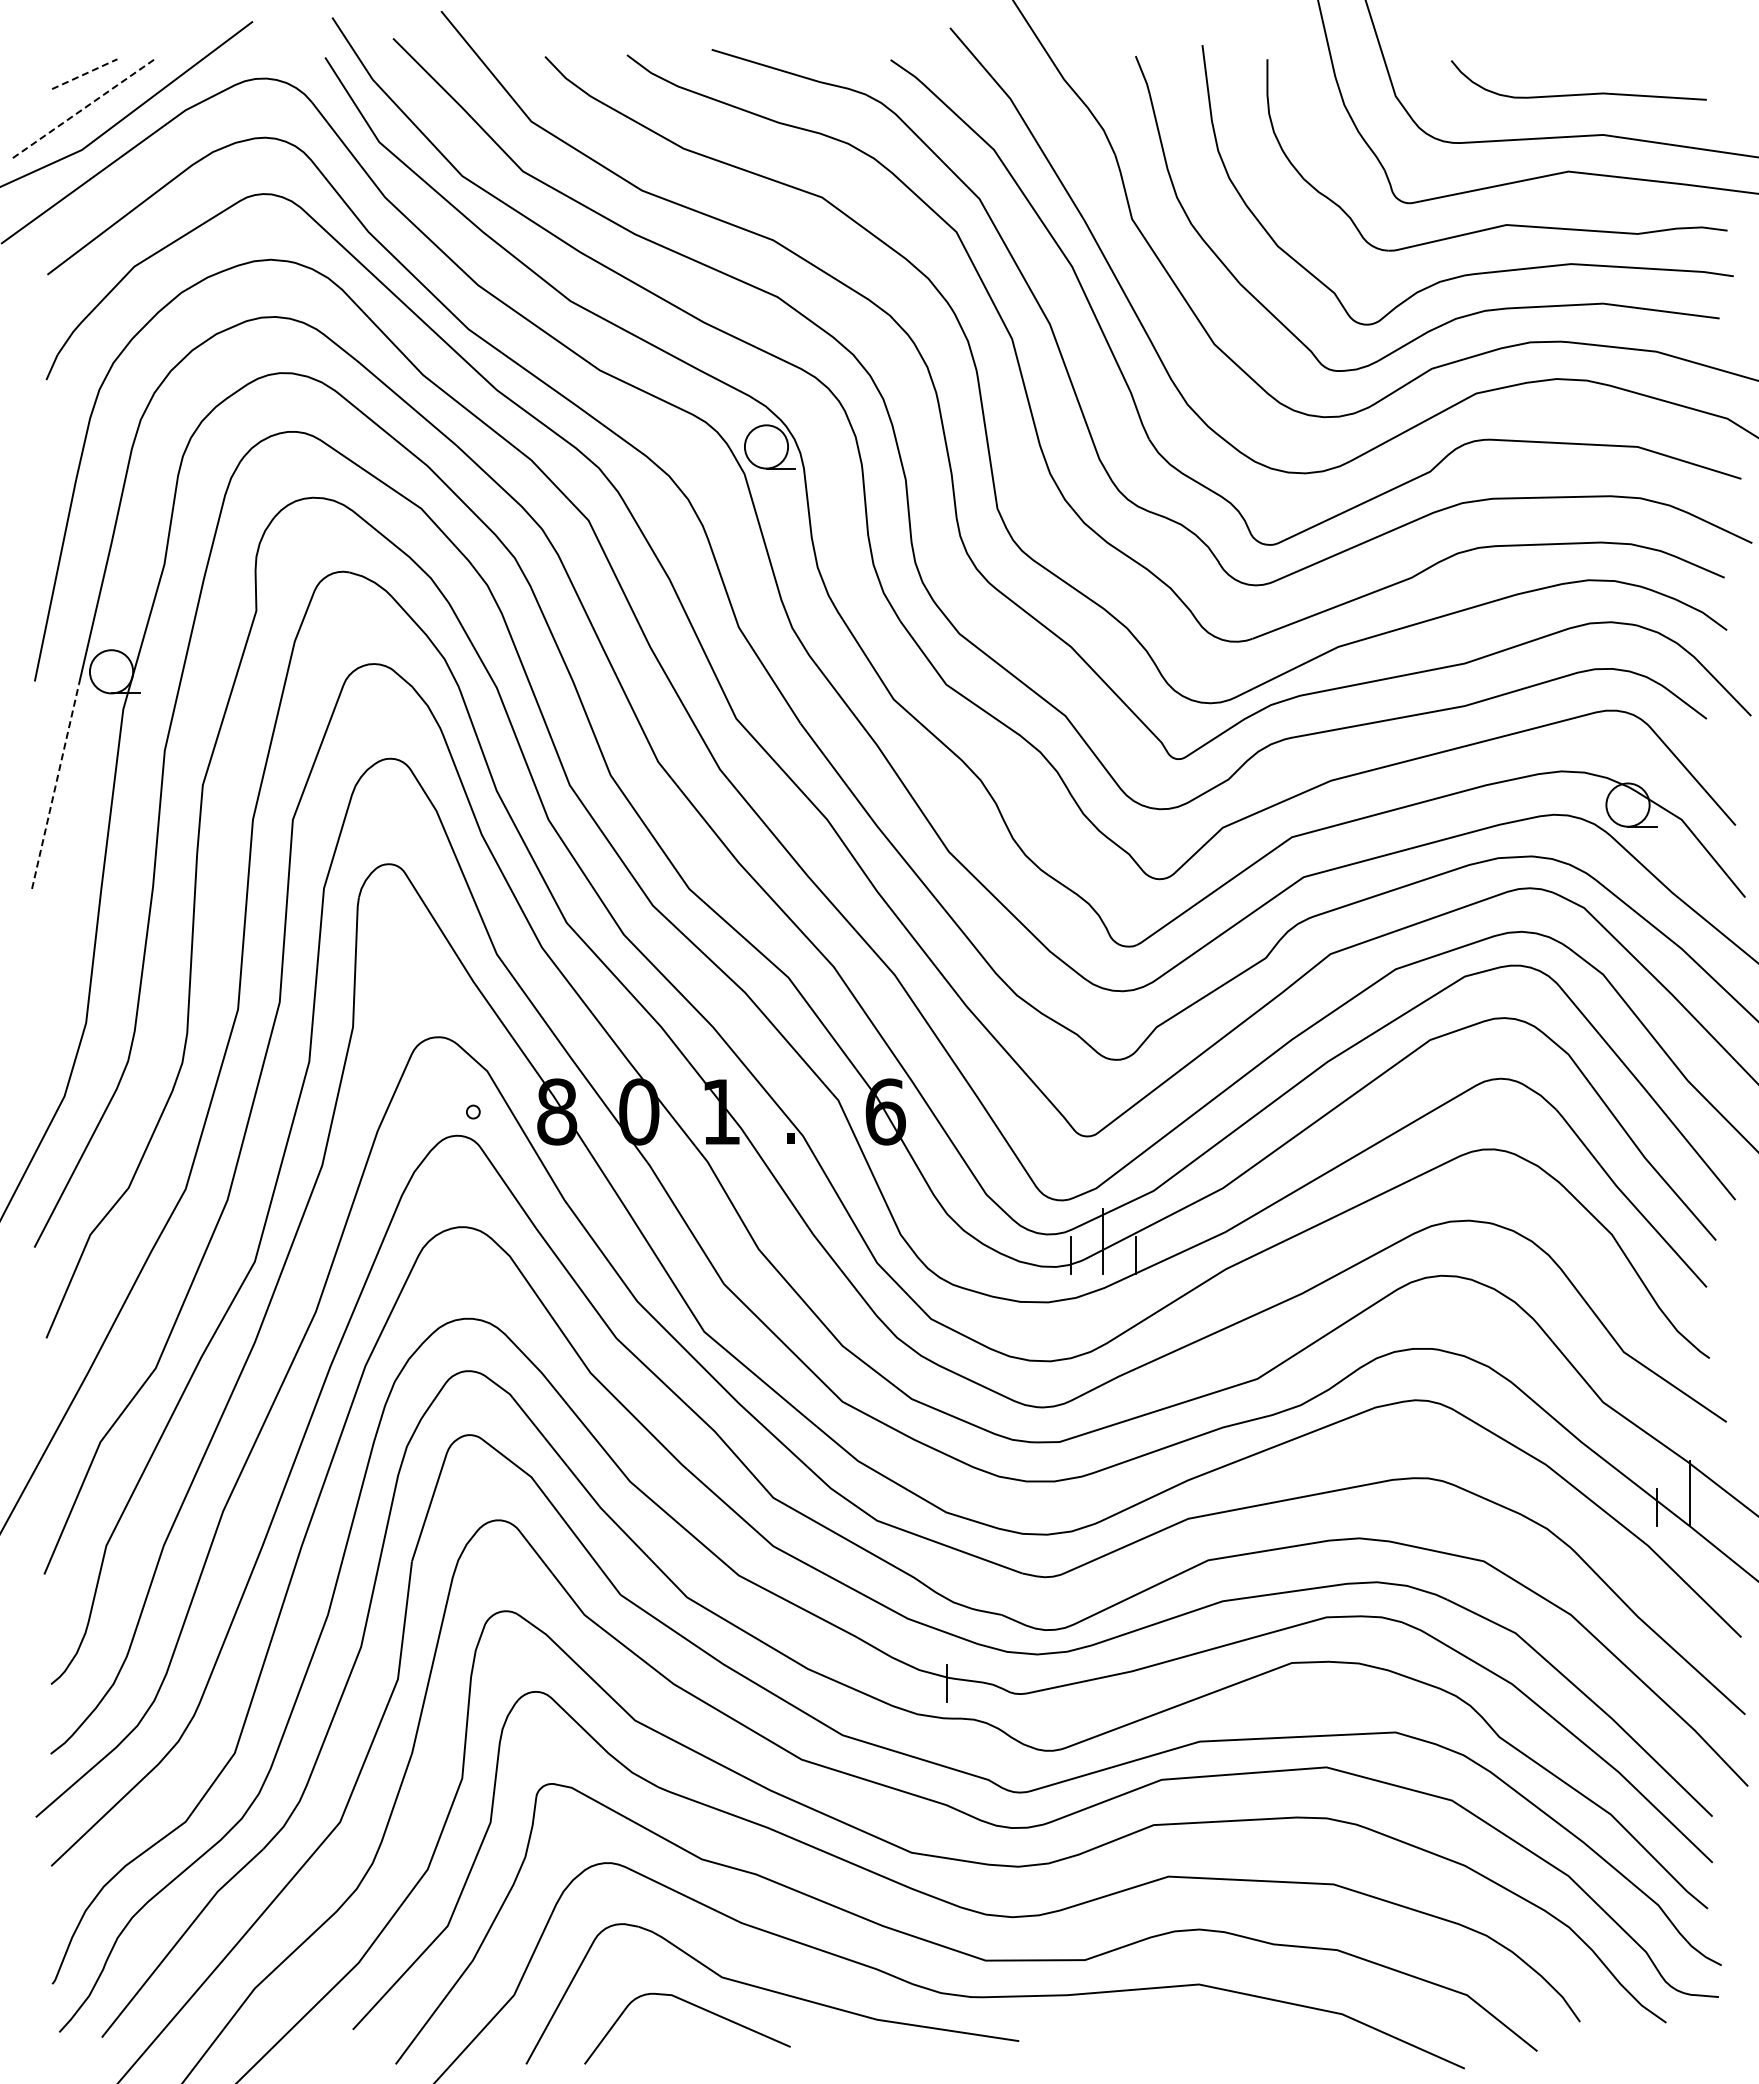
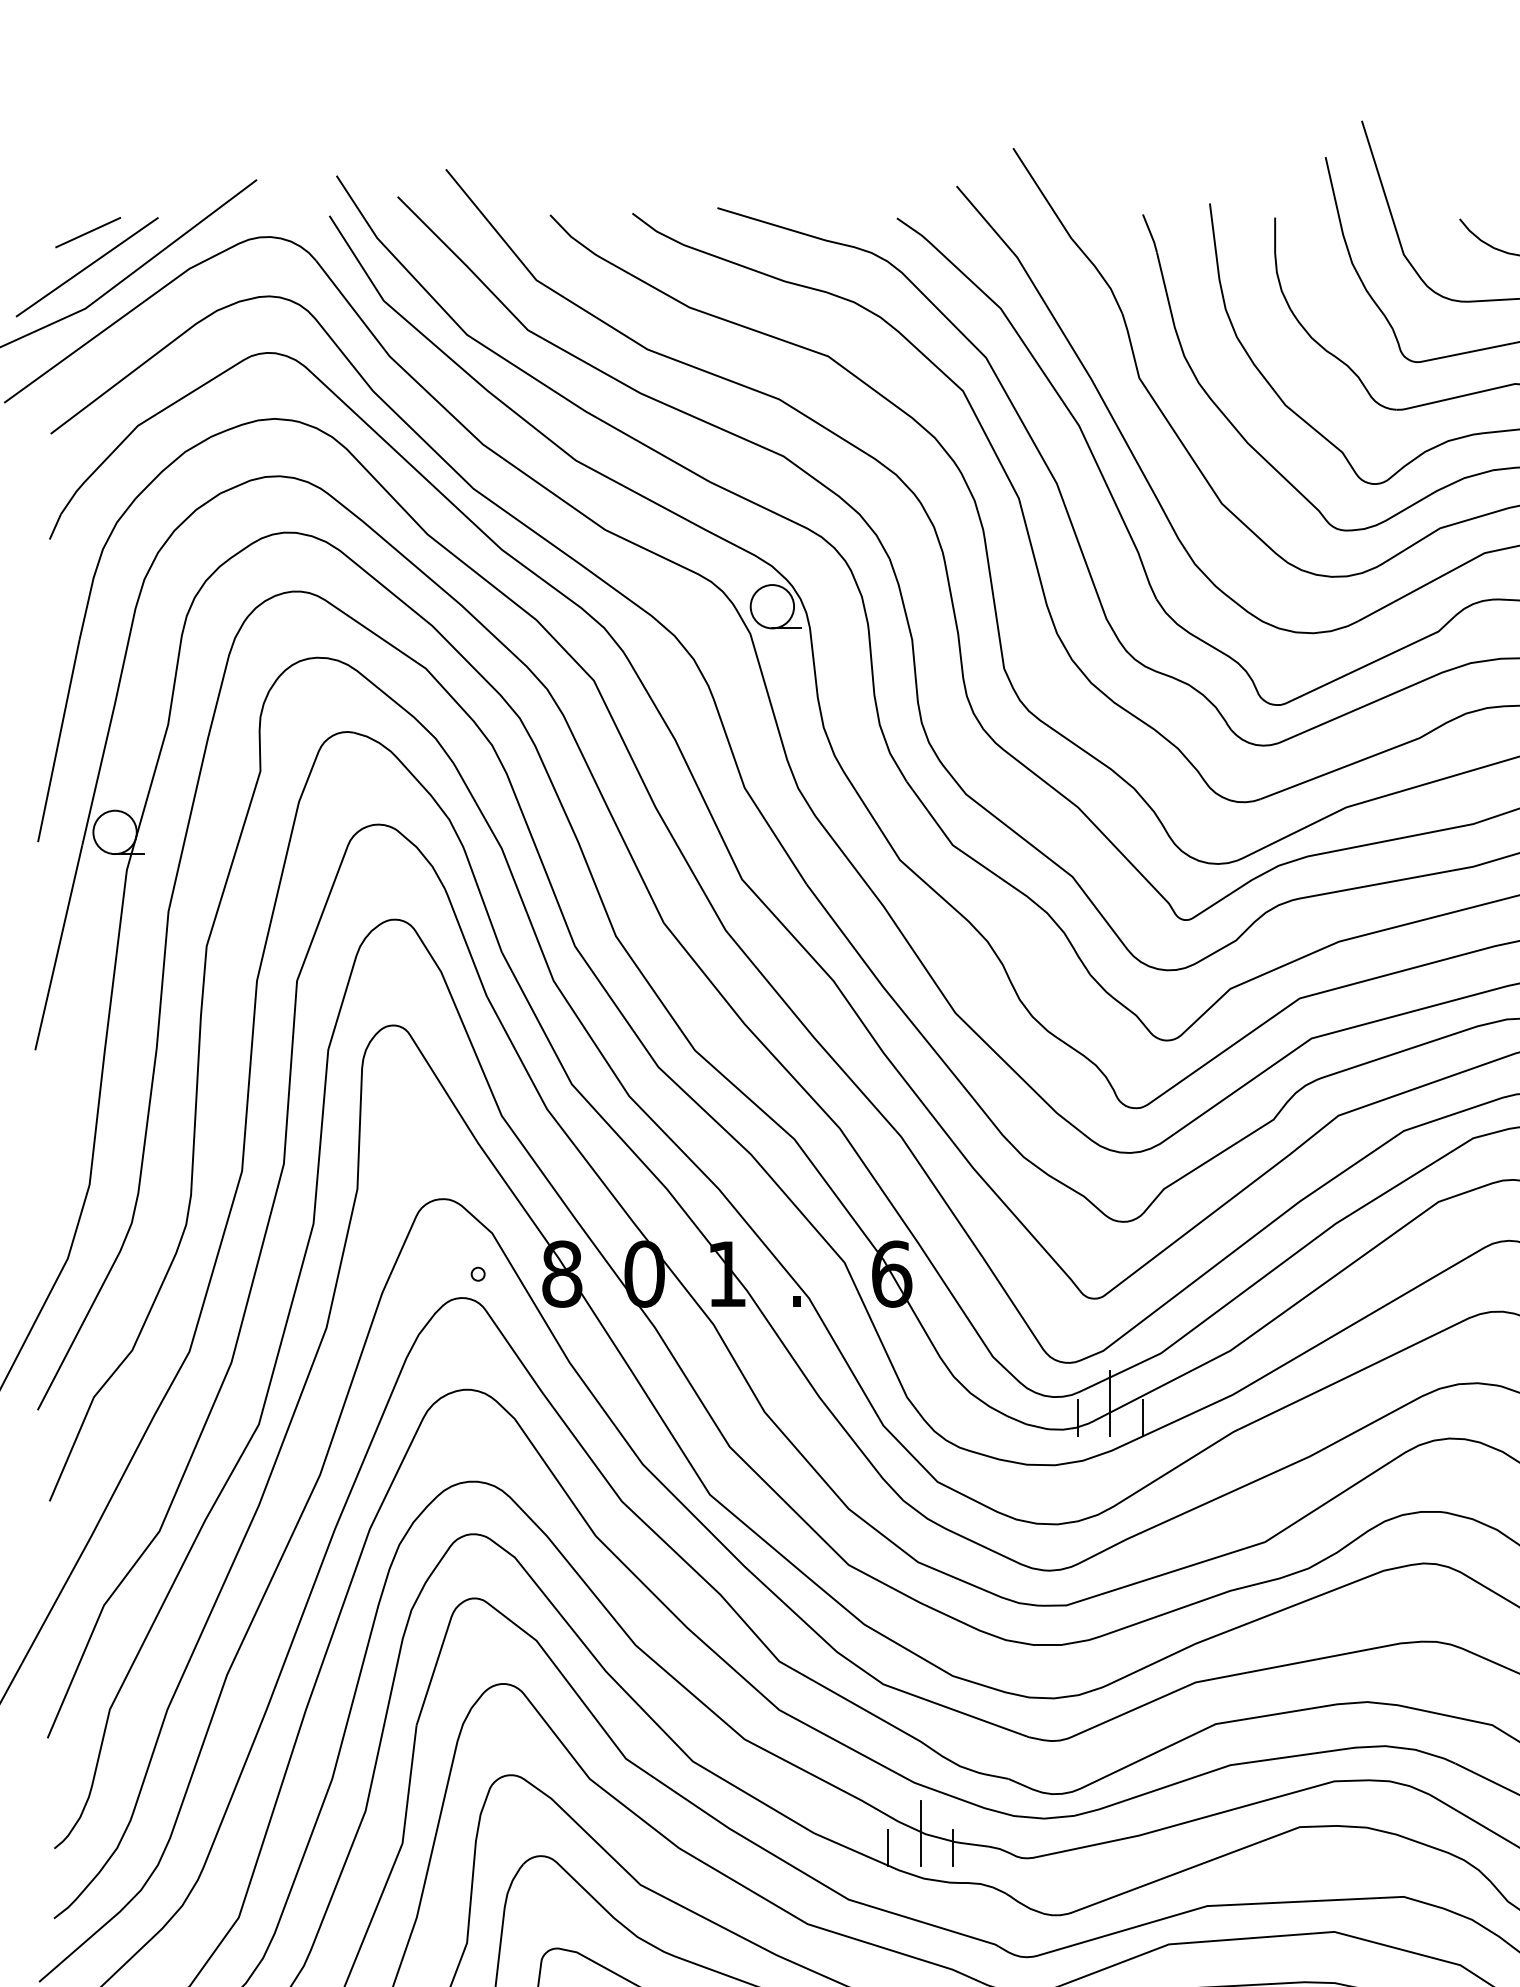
line: (84, 74) -> (87, 232), dashed -> solid
line: (84, 108) -> (87, 267), dashed -> solid
line: (55, 786) -> (58, 947), dashed -> solid
line: (914, 1669) -> (920, 1833), added
line: (881, 1683) -> (887, 1847), added

